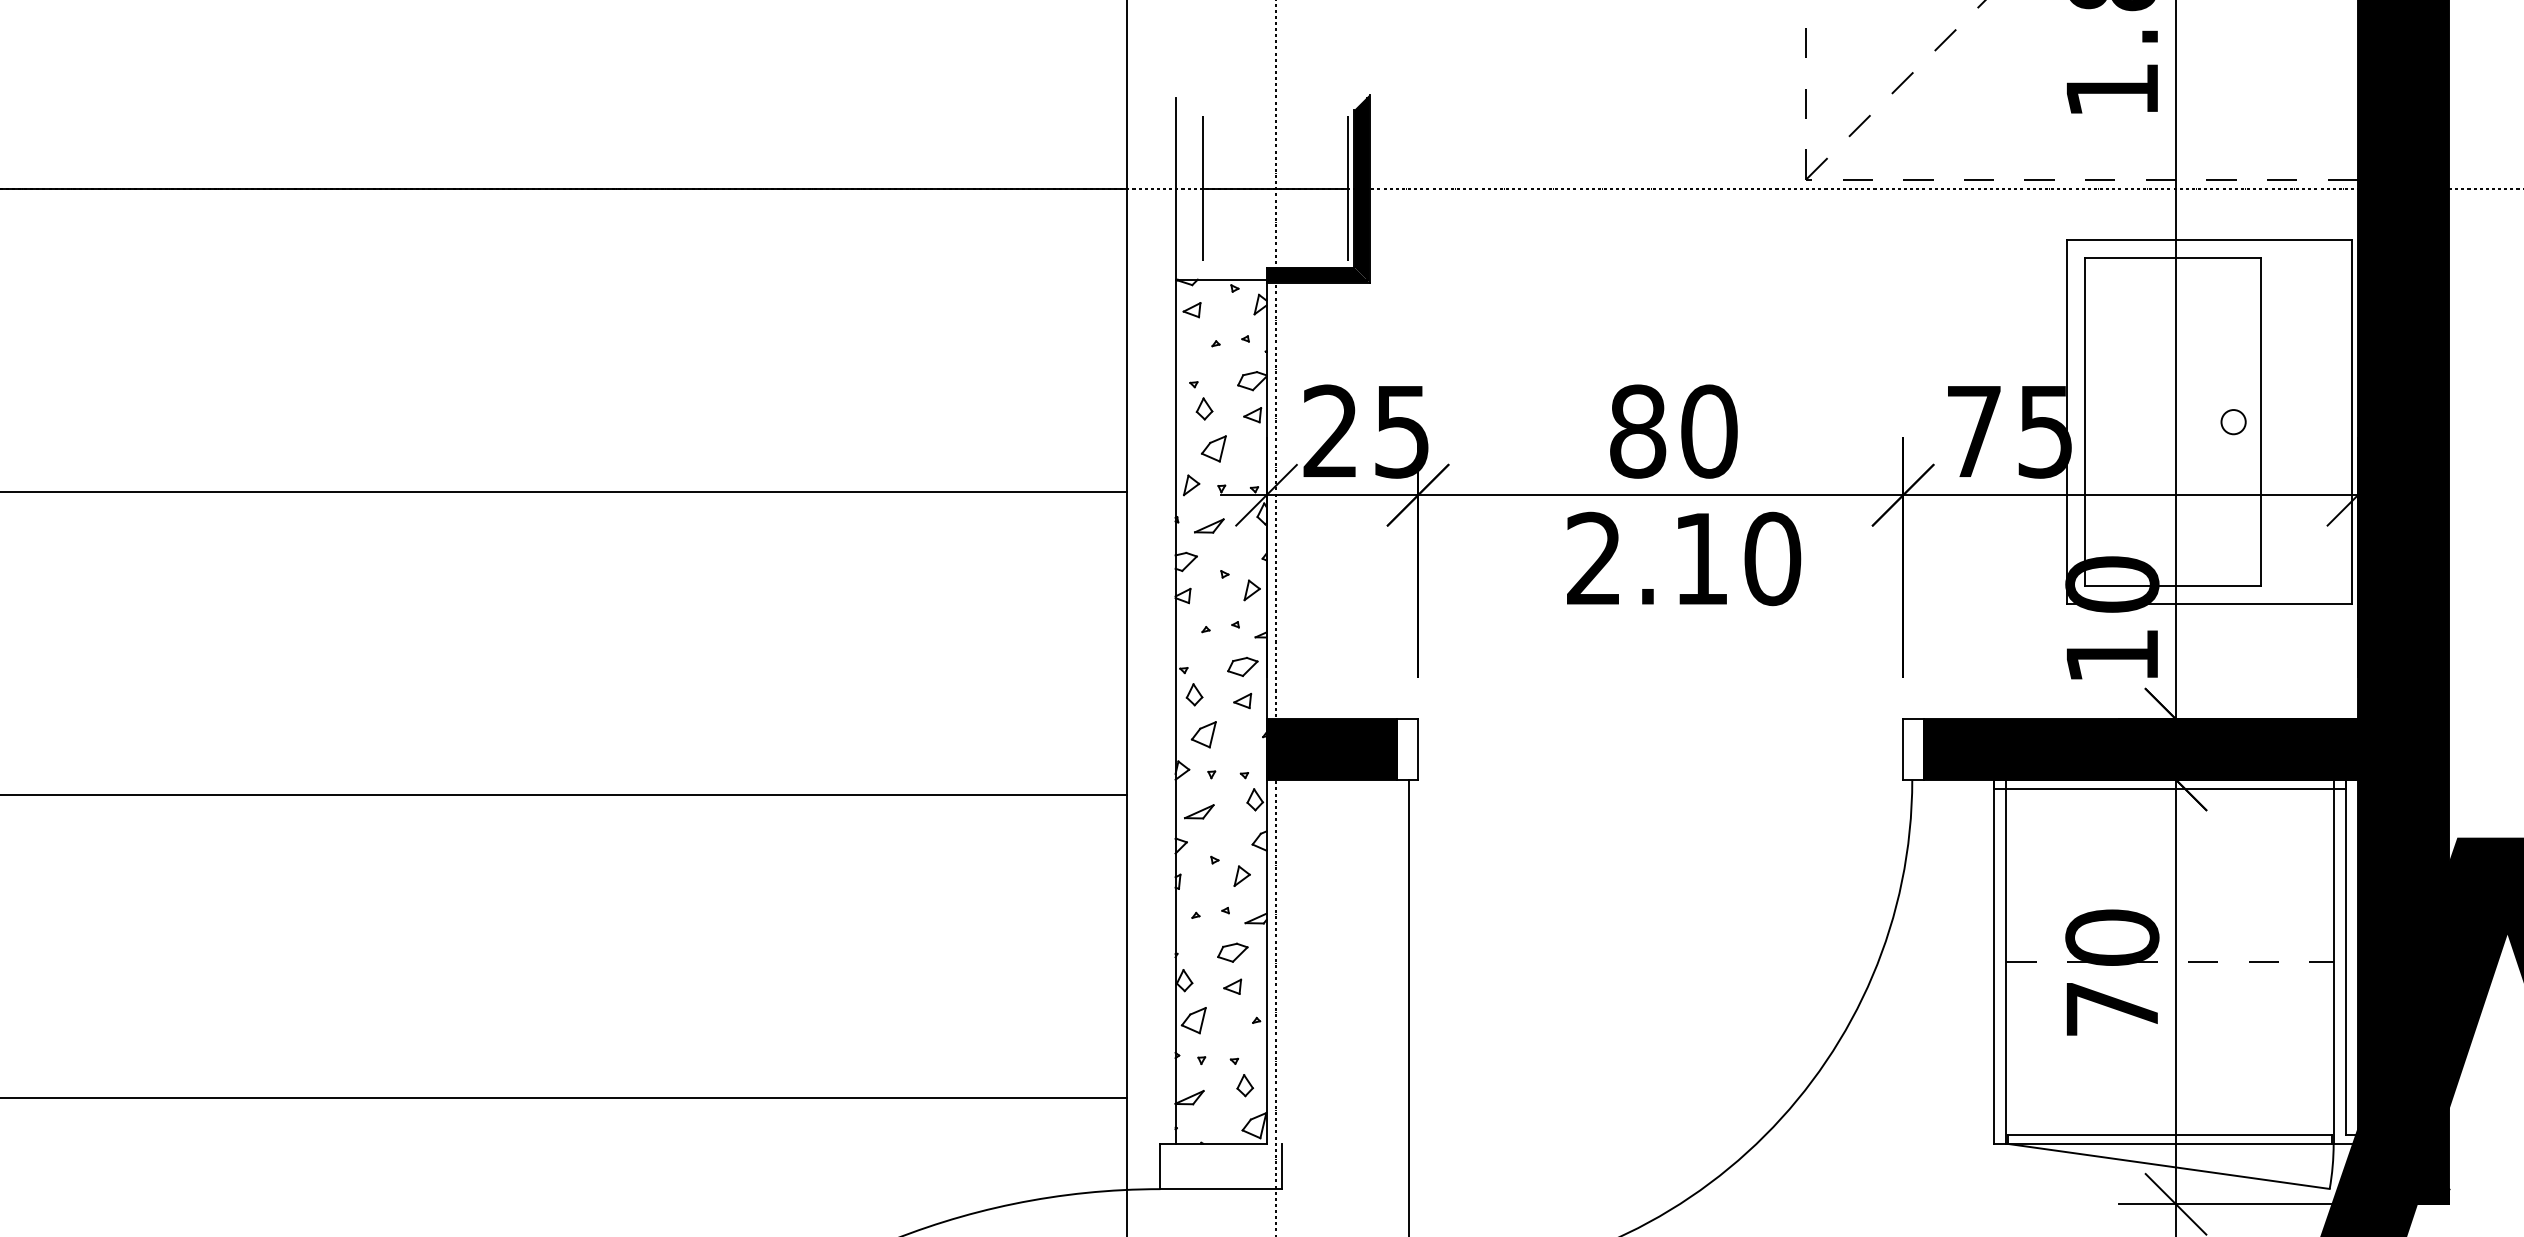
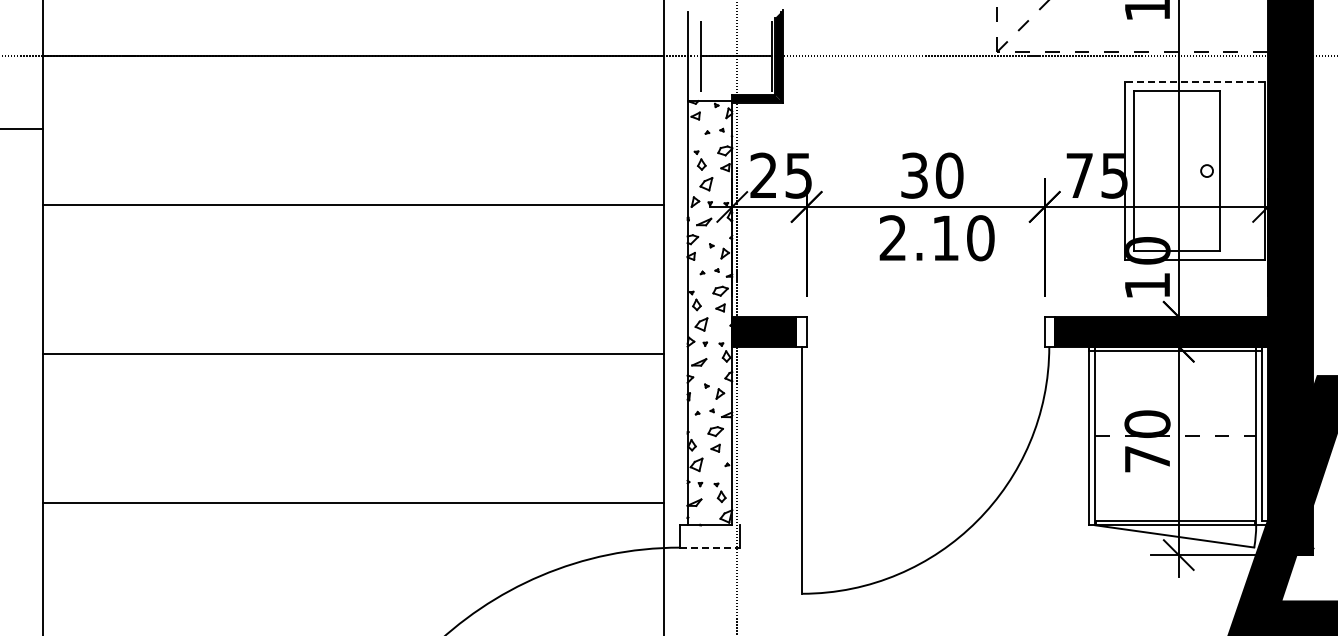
line: (2210, 239) -> (1195, 81), solid -> dashed
text: (1637, 431) -> (914, 175), 80 -> 30
line: (1220, 1188) -> (709, 547), solid -> dashed

